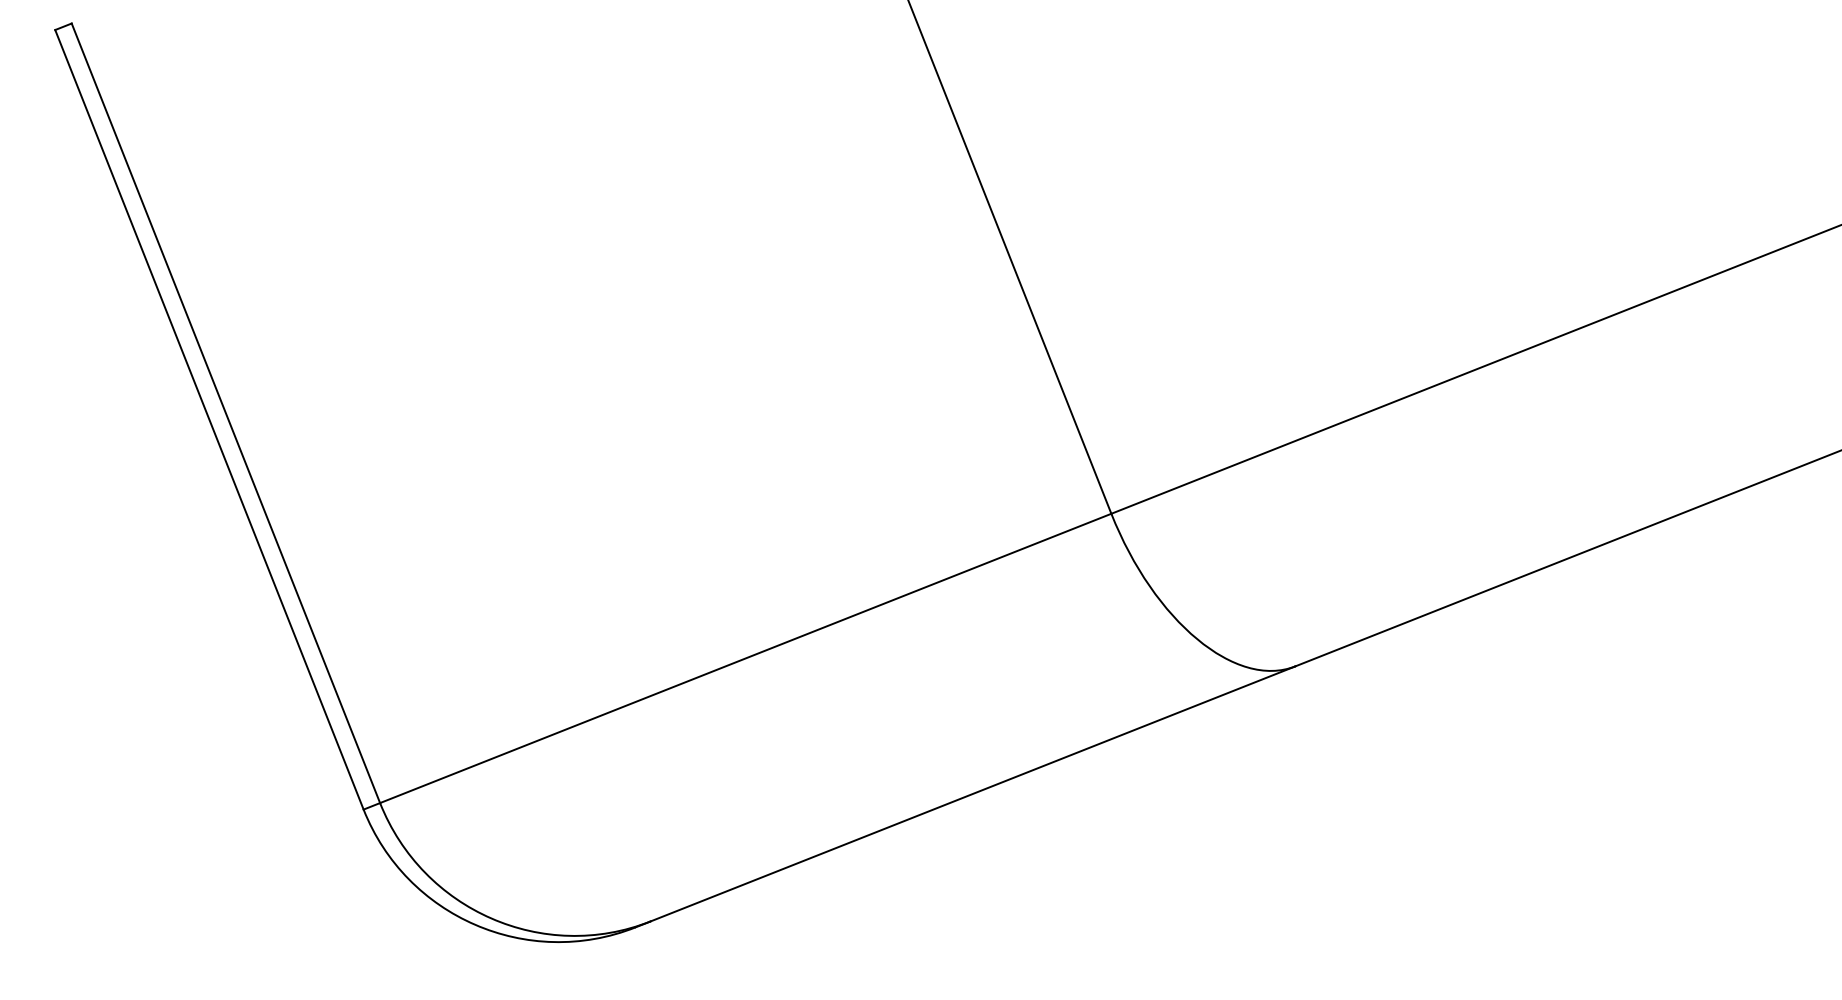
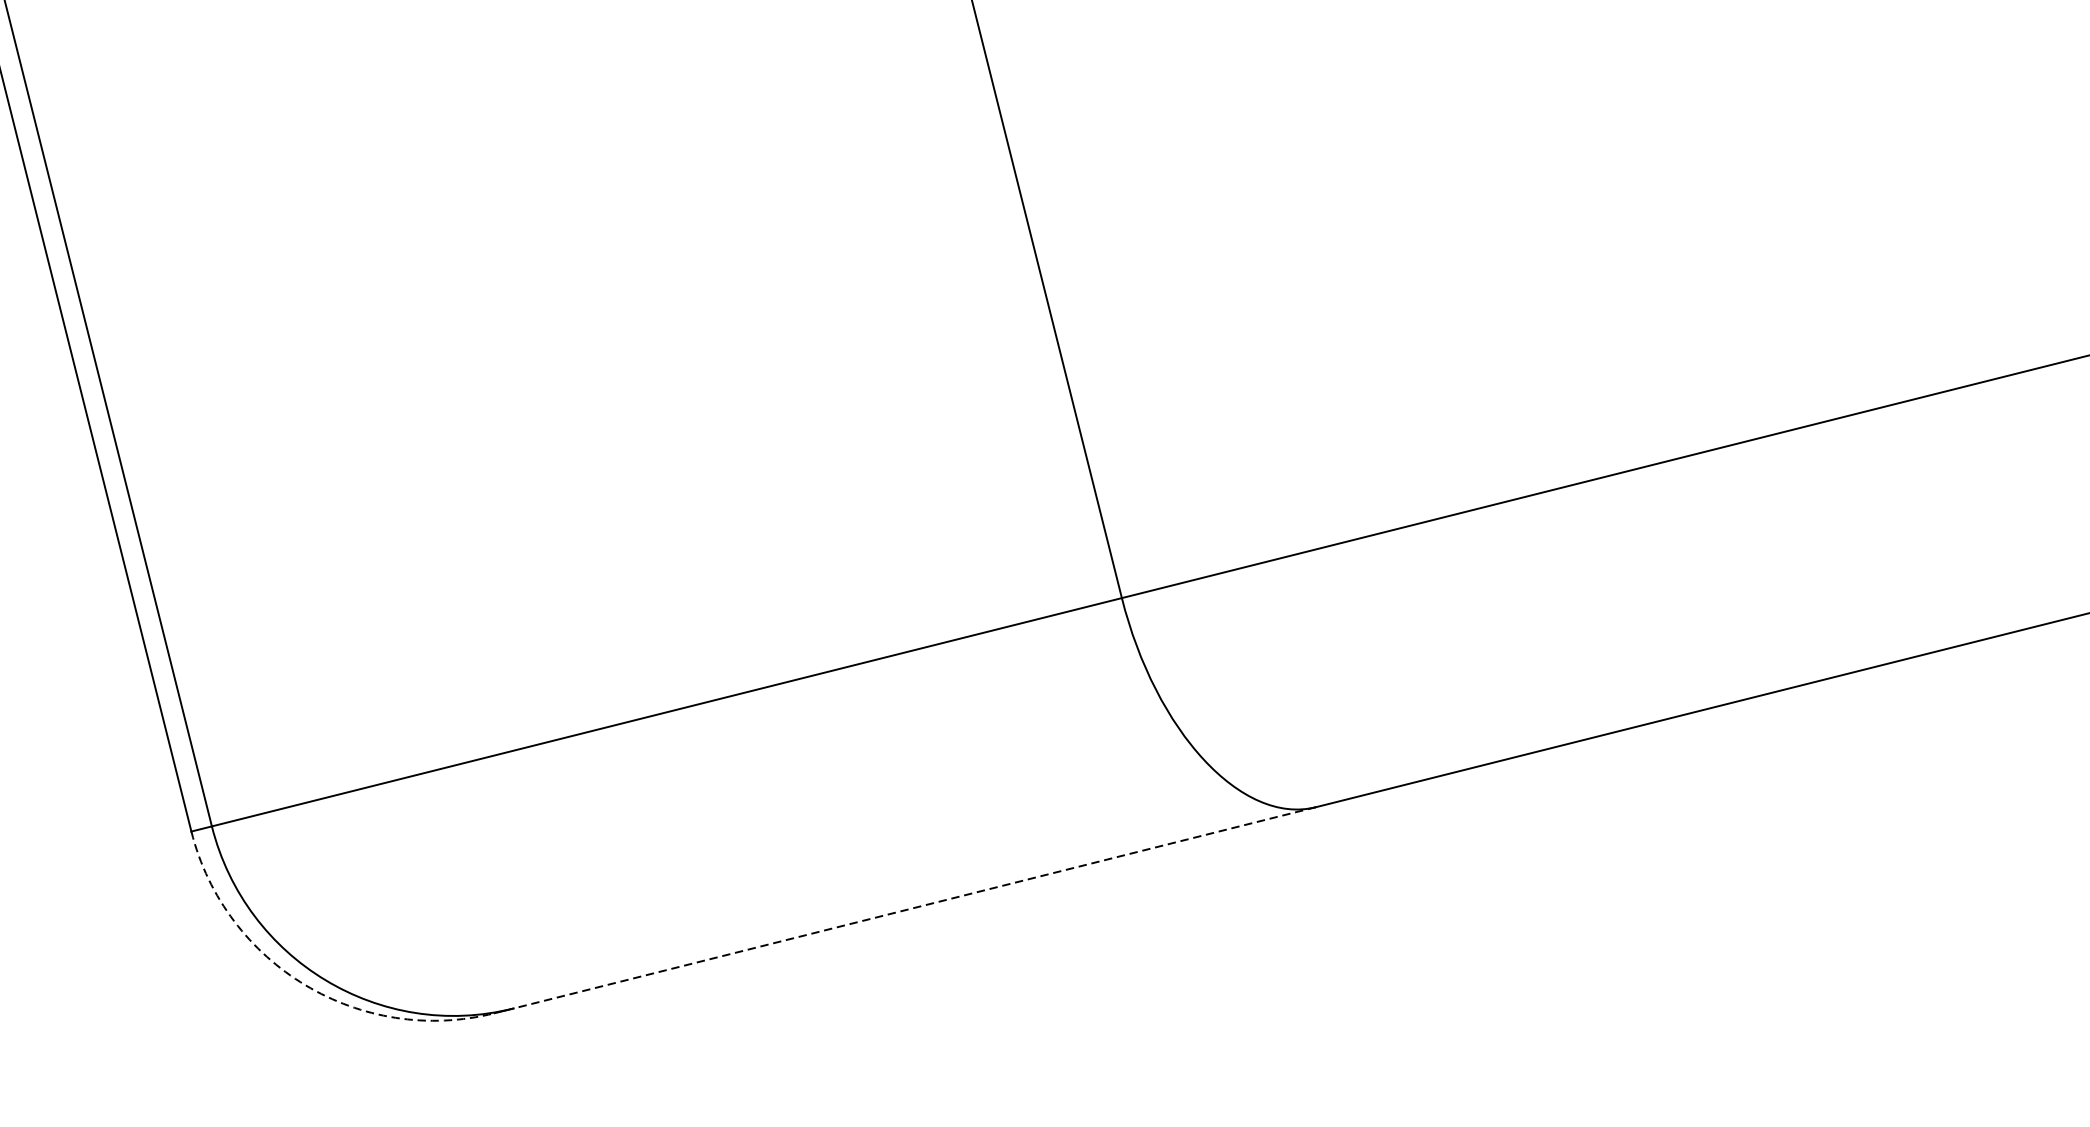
line: (973, 793) -> (915, 907), solid -> dashed
arc: (475, 924) -> (305, 984), solid -> dashed

